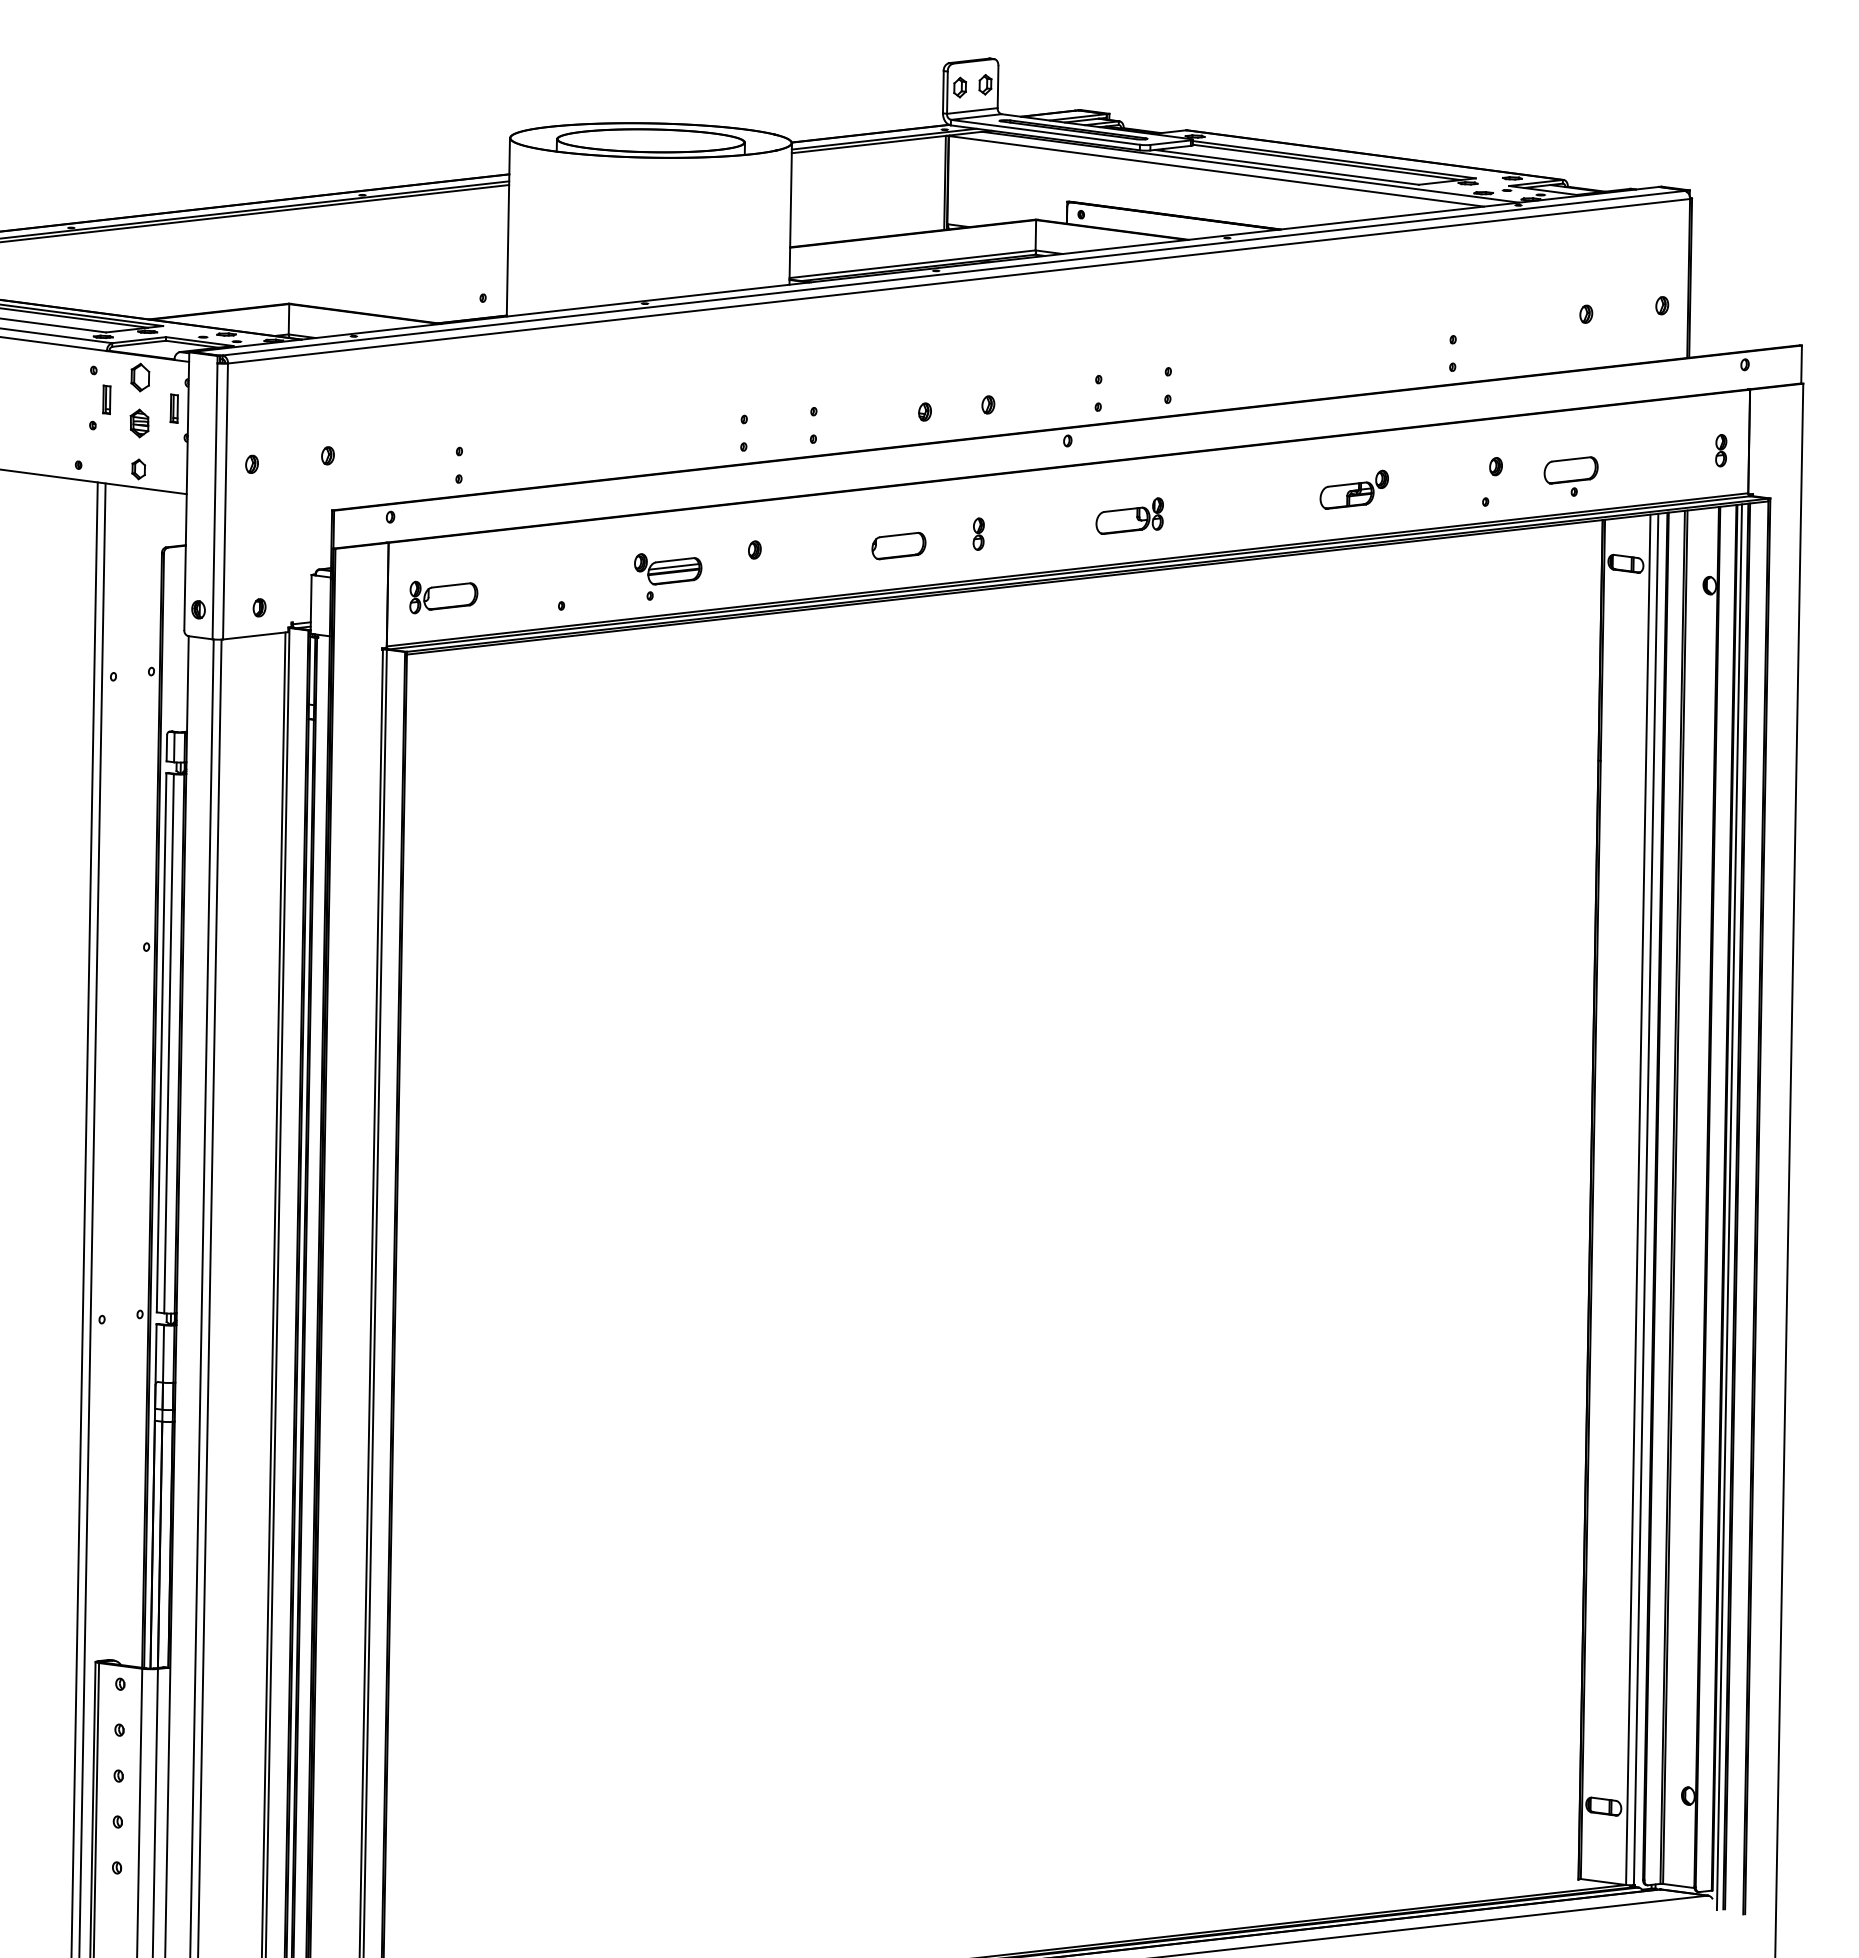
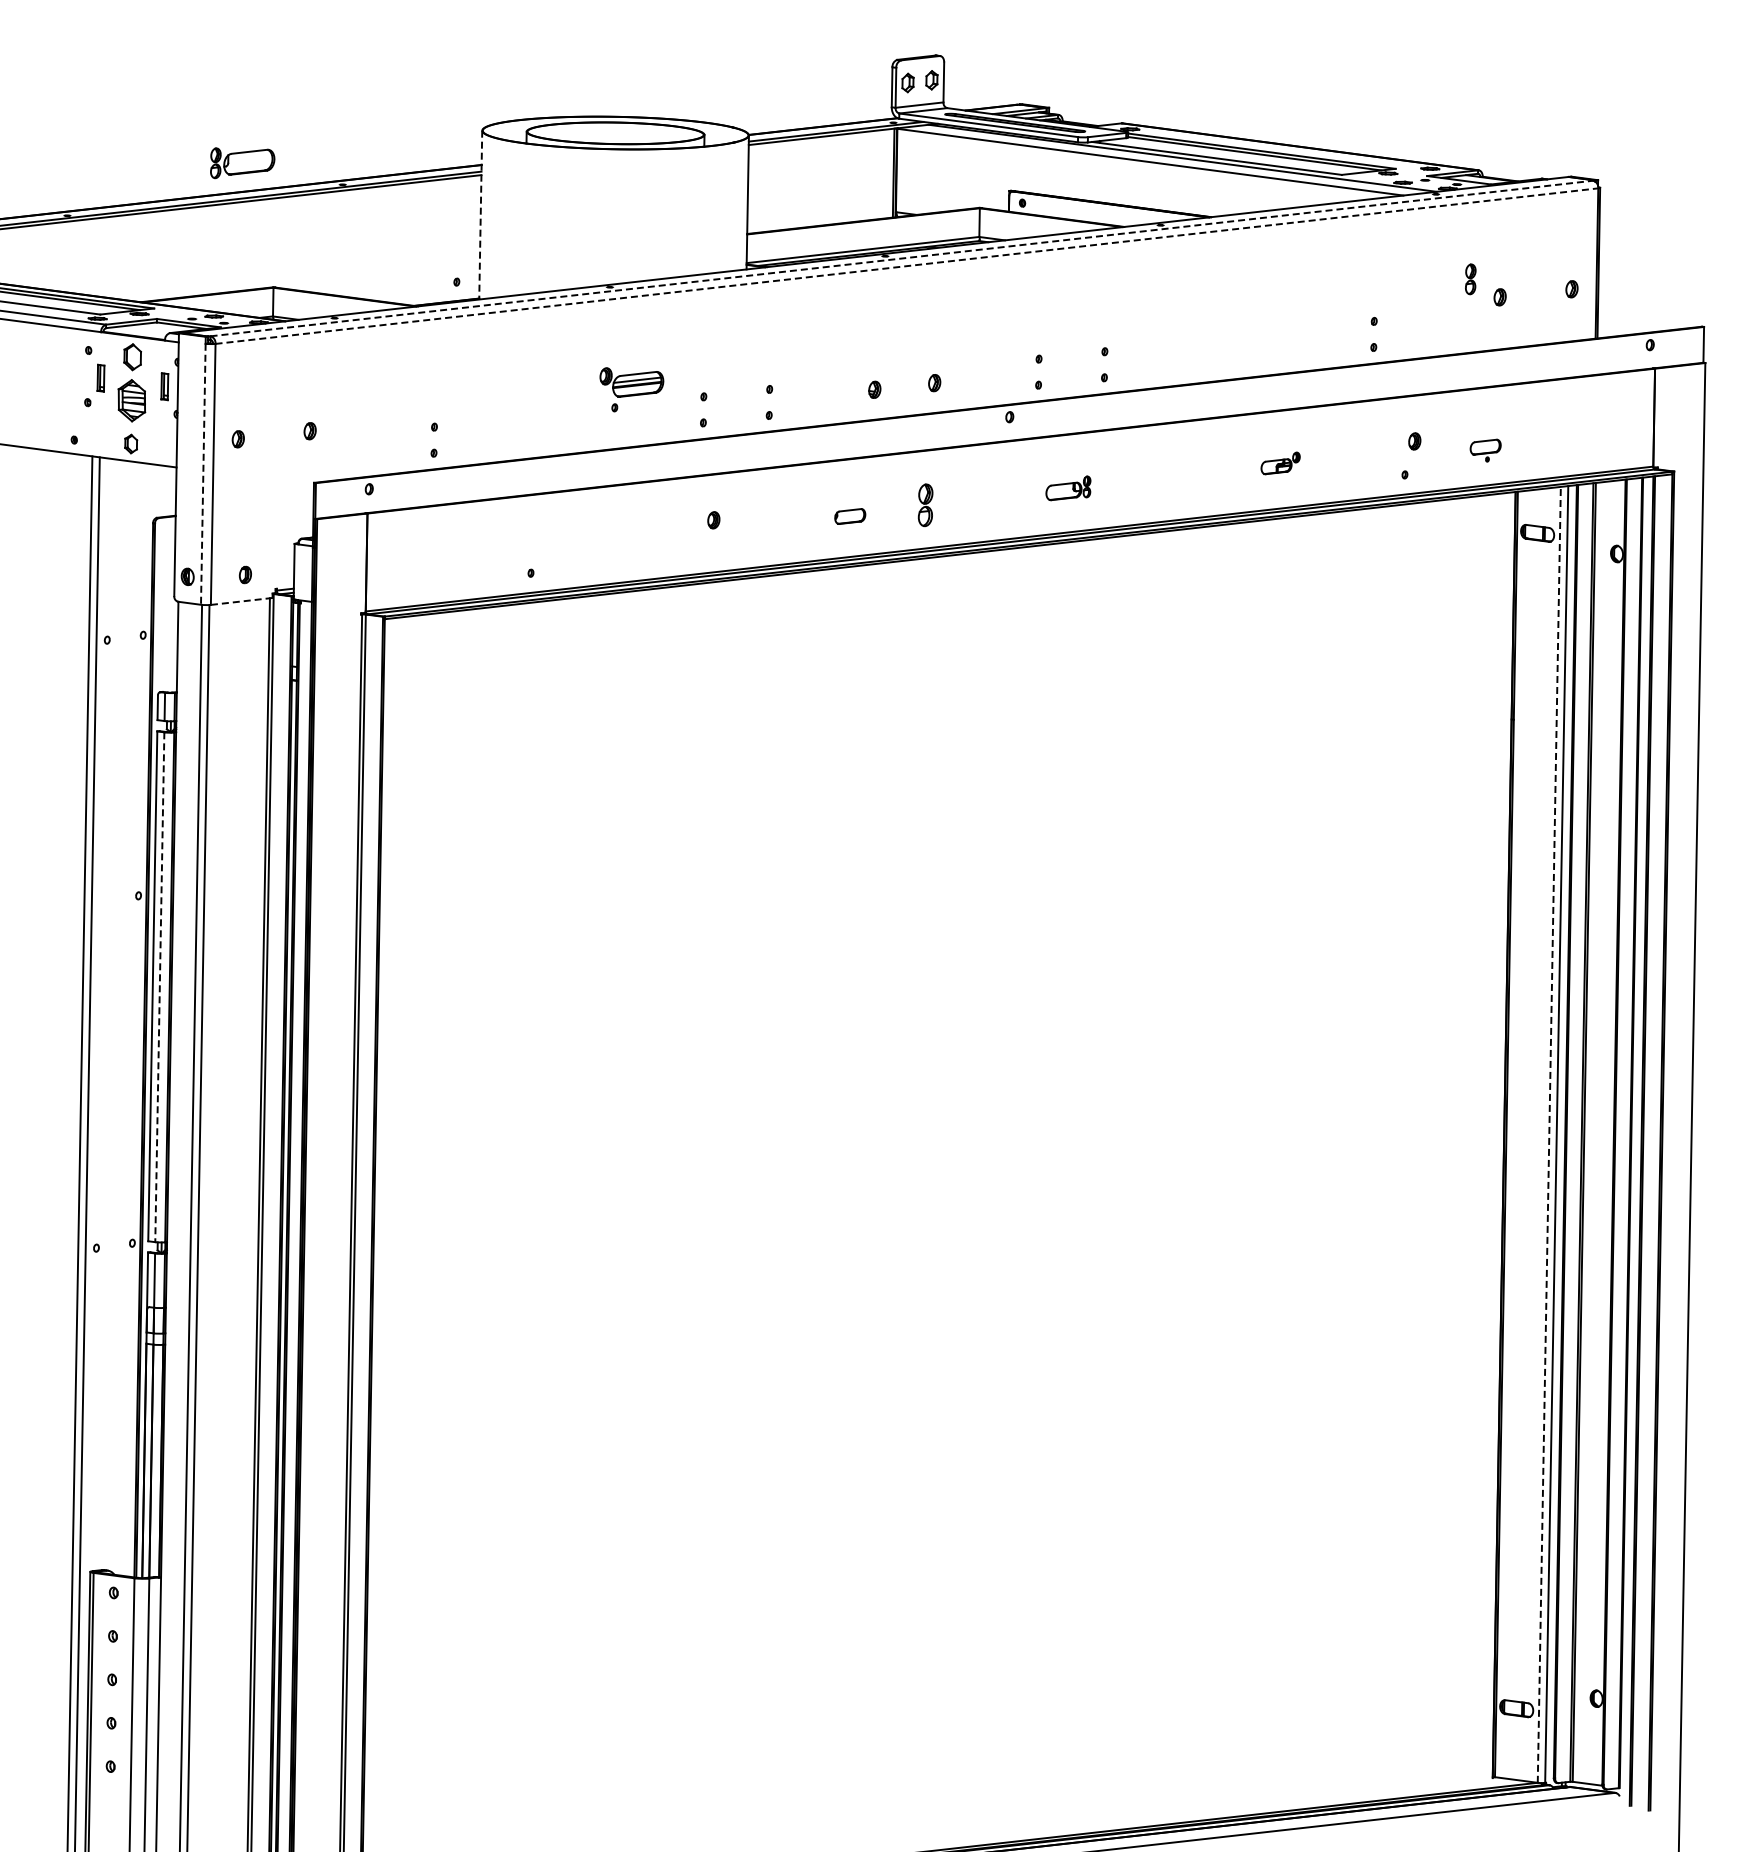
line: (508, 227) -> (480, 215), solid -> dashed
line: (953, 273) -> (901, 258), solid -> dashed
line: (958, 281) -> (906, 266), solid -> dashed
part: (139, 423) -> (131, 400), size x1.6
part: (1720, 450) -> (1470, 279), moved
part: (1570, 476) -> (1485, 450), size x0.6
part: (1354, 489) -> (1280, 463), size x0.6
line: (215, 501) -> (203, 474), solid -> dashed
part: (1129, 516) -> (1068, 488), size x0.7
part: (978, 534) -> (925, 505), size x1.4
part: (899, 545) -> (850, 516), size x0.6
part: (667, 576) -> (631, 389), moved
part: (443, 597) -> (242, 163), moved
line: (255, 635) -> (241, 601), solid -> dashed
line: (168, 1044) -> (159, 987), solid -> dashed
line: (1638, 1199) -> (1549, 1134), solid -> dashed
line: (1729, 1206) -> (1635, 1141), removed

